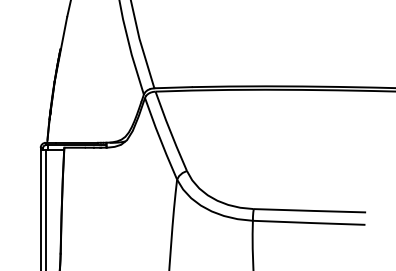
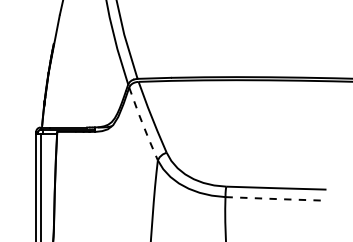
line: (160, 139) -> (143, 124), solid -> dashed
line: (310, 222) -> (276, 198), solid -> dashed

